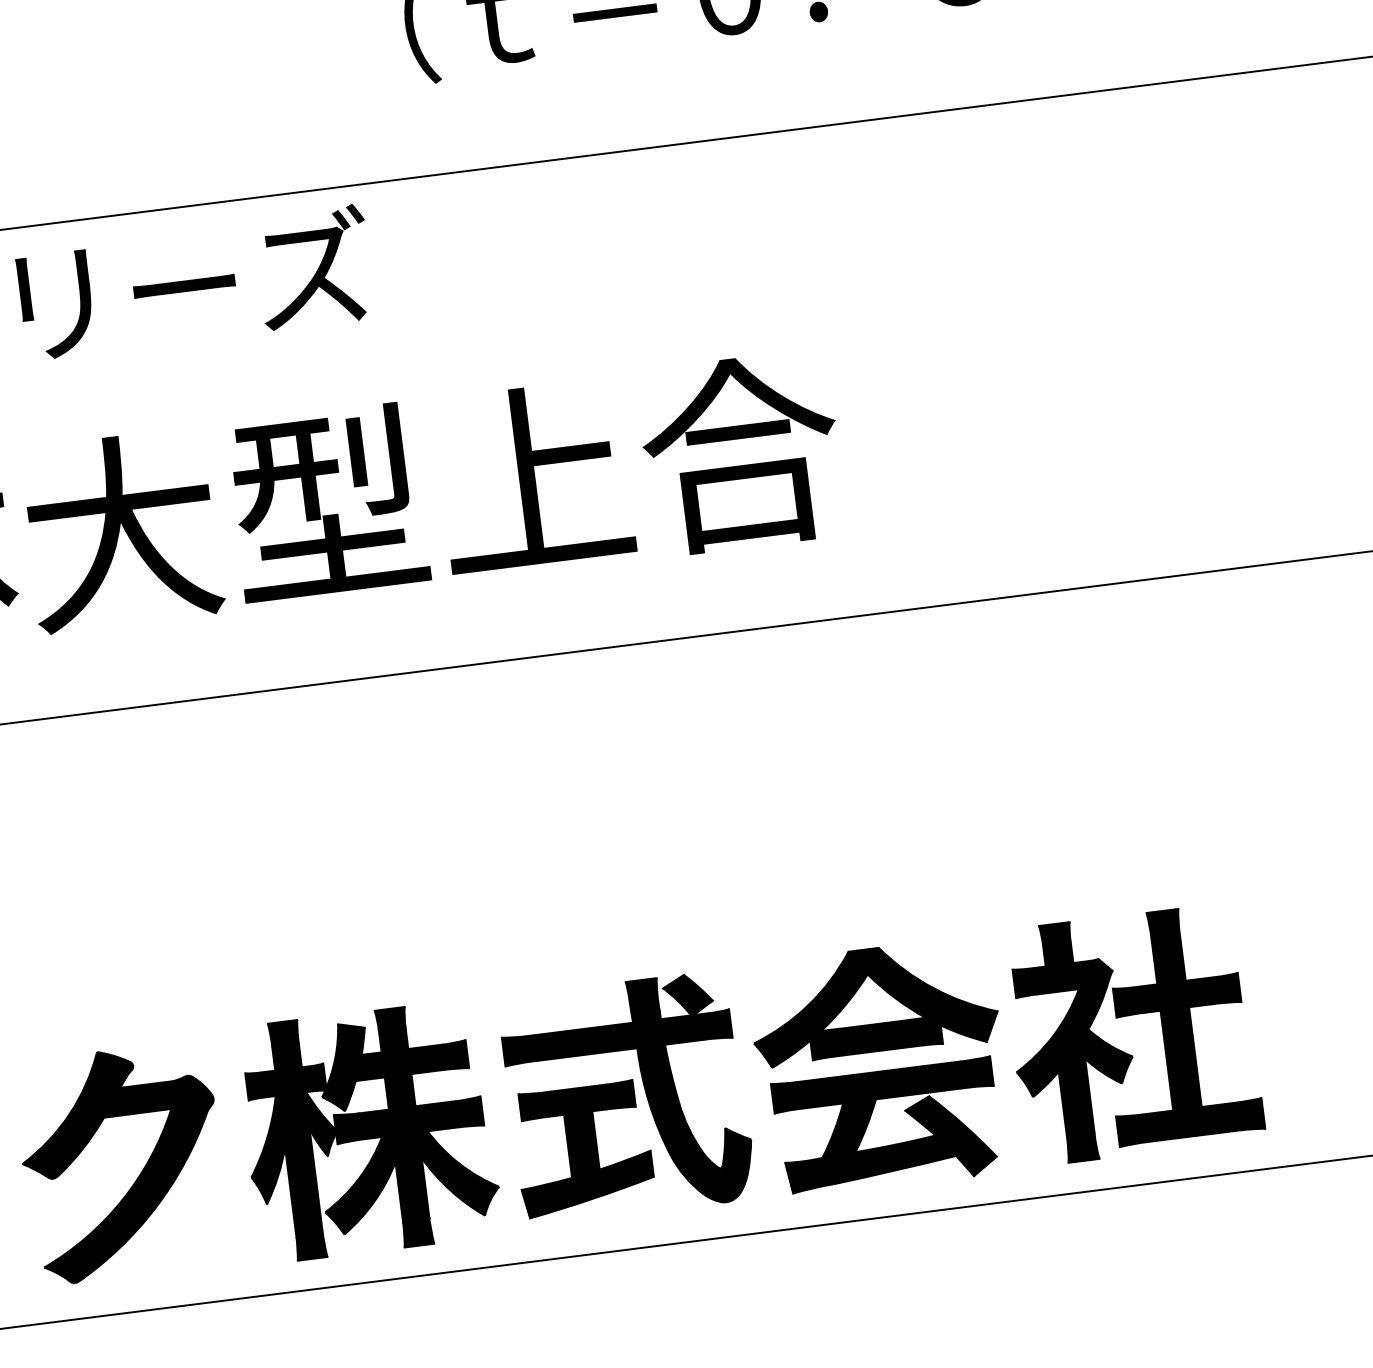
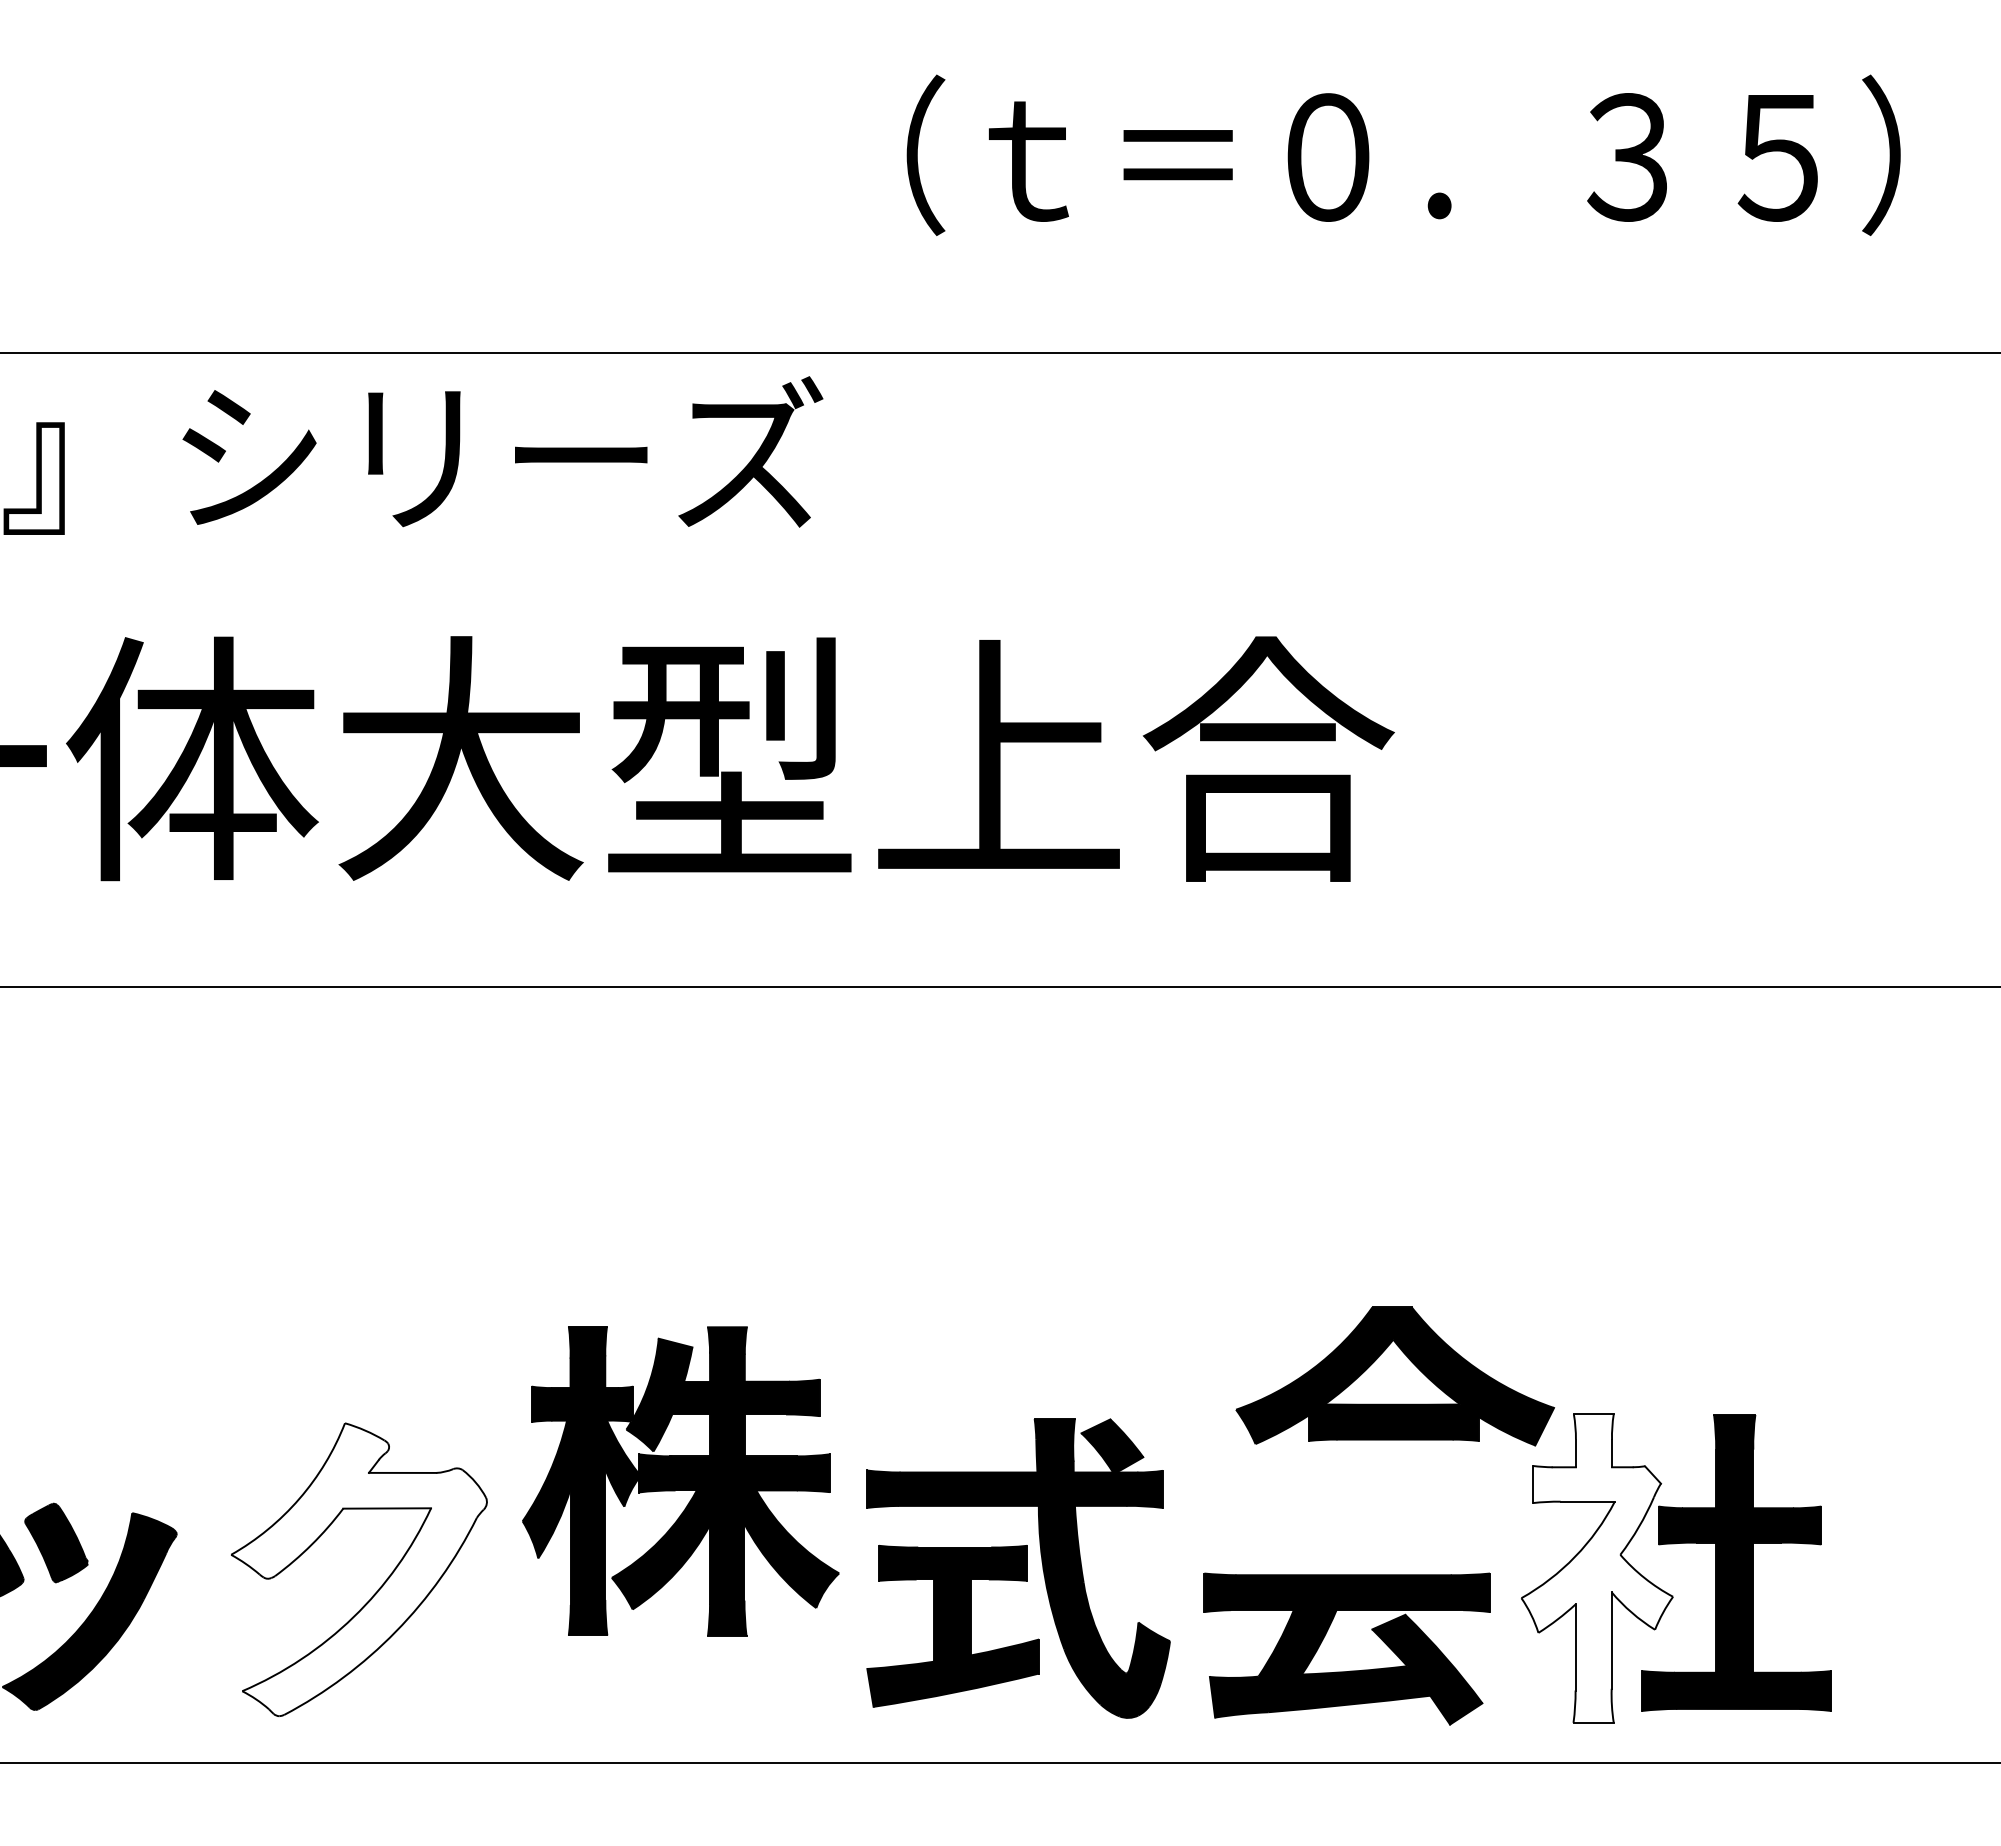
part: (872, 1002) -> (1395, 1376), moved
fill: (1072, 1042) -> (1597, 1568), removed
part: (368, 1131) -> (680, 1481), moved
fill: (121, 1162) -> (358, 1569), removed

